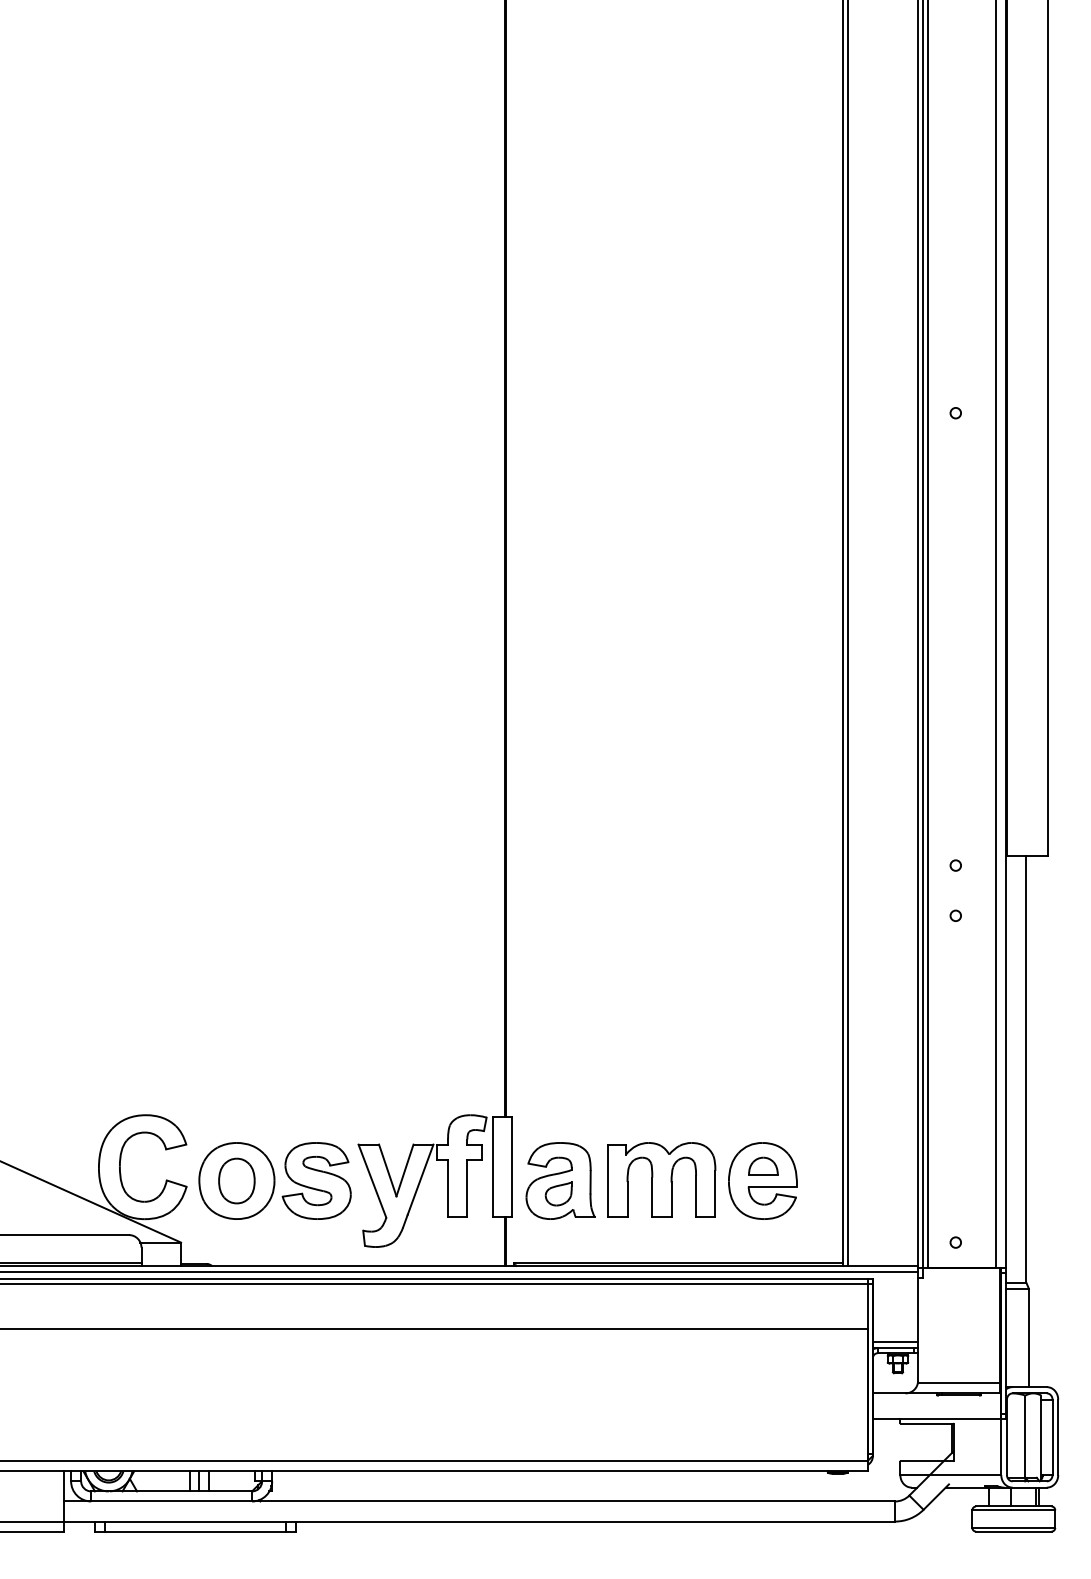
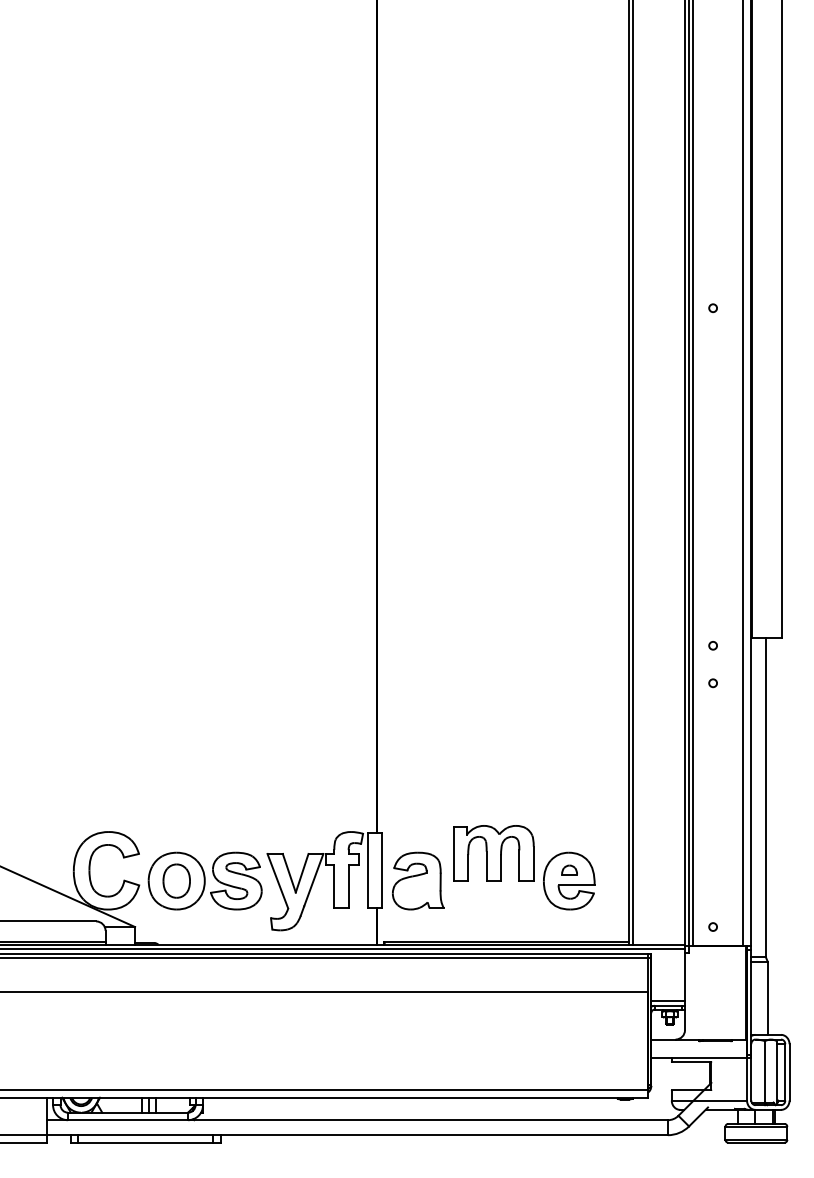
part: (763, 1165) -> (569, 869), size x0.7
part: (661, 1179) -> (493, 853), moved
part: (558, 1193) -> (416, 890), removed
line: (958, 1383) -> (715, 1032), removed

